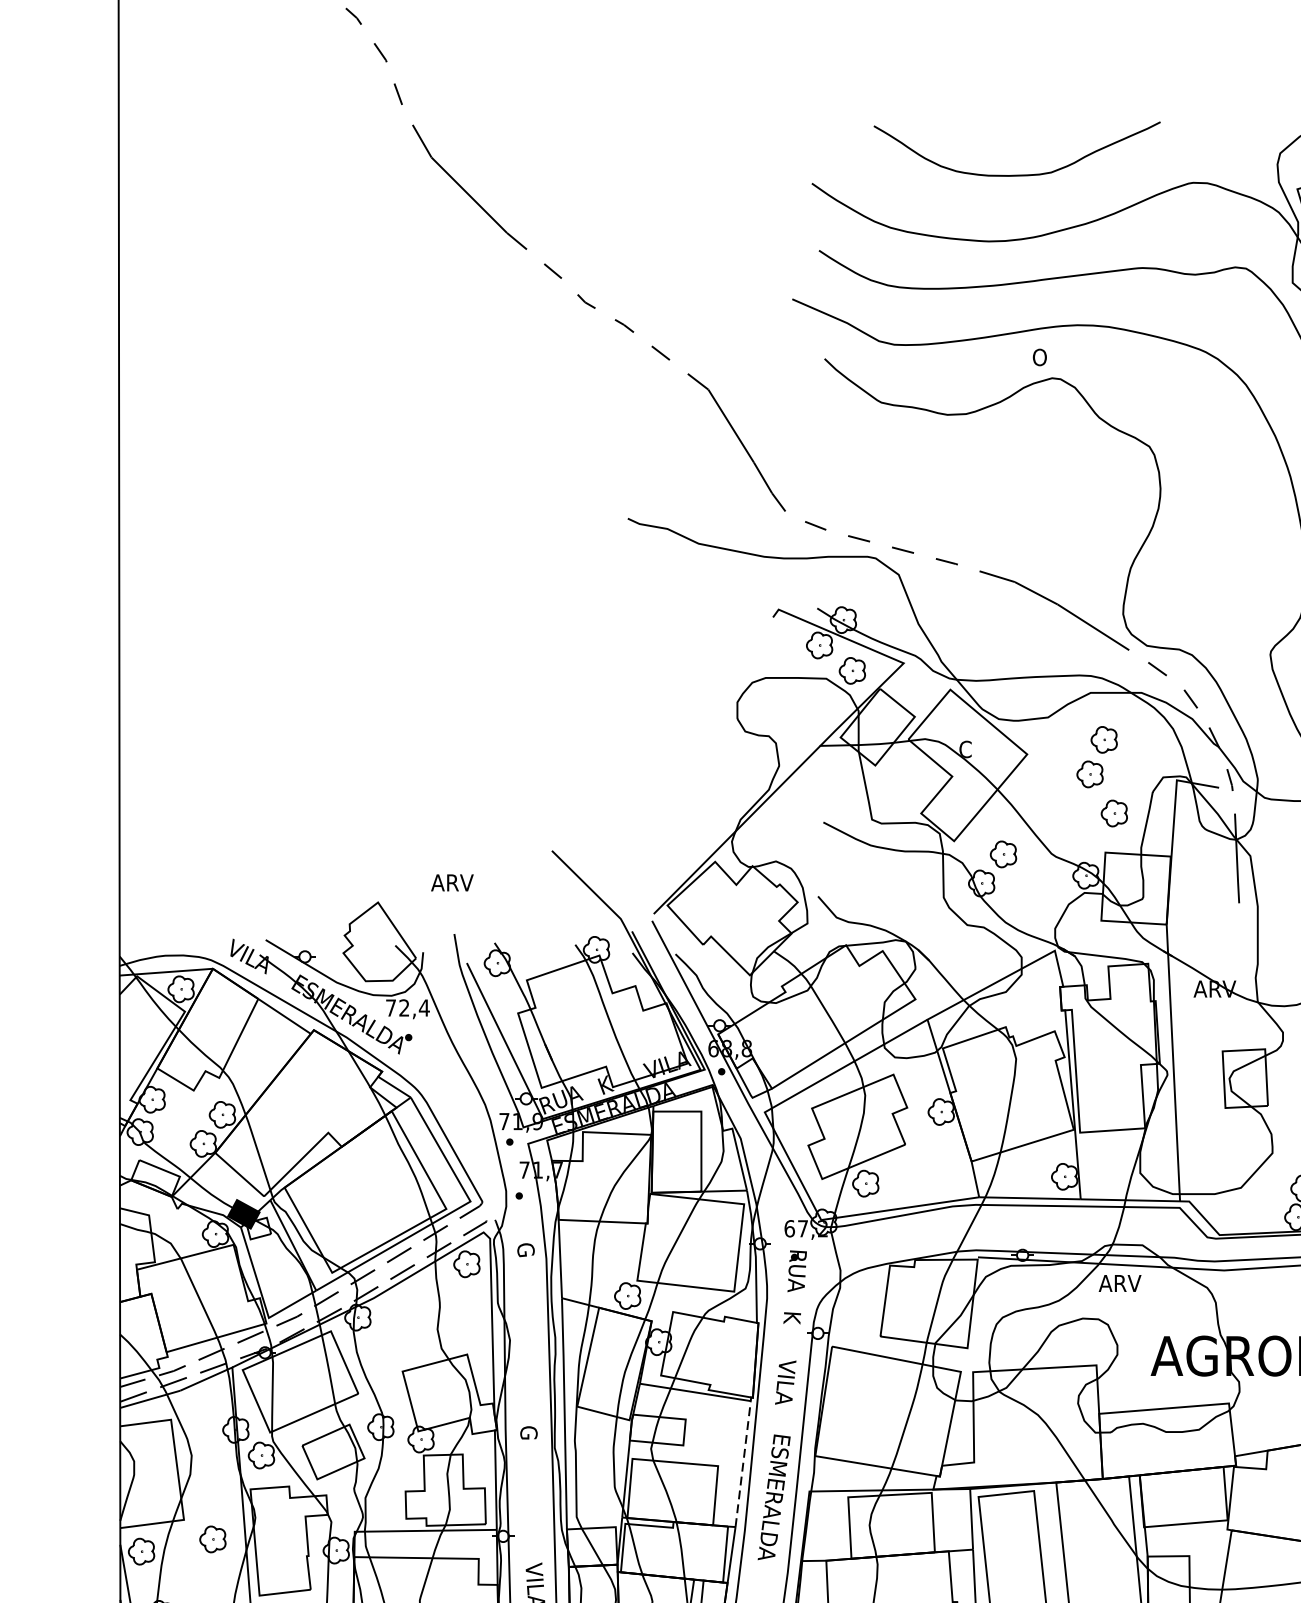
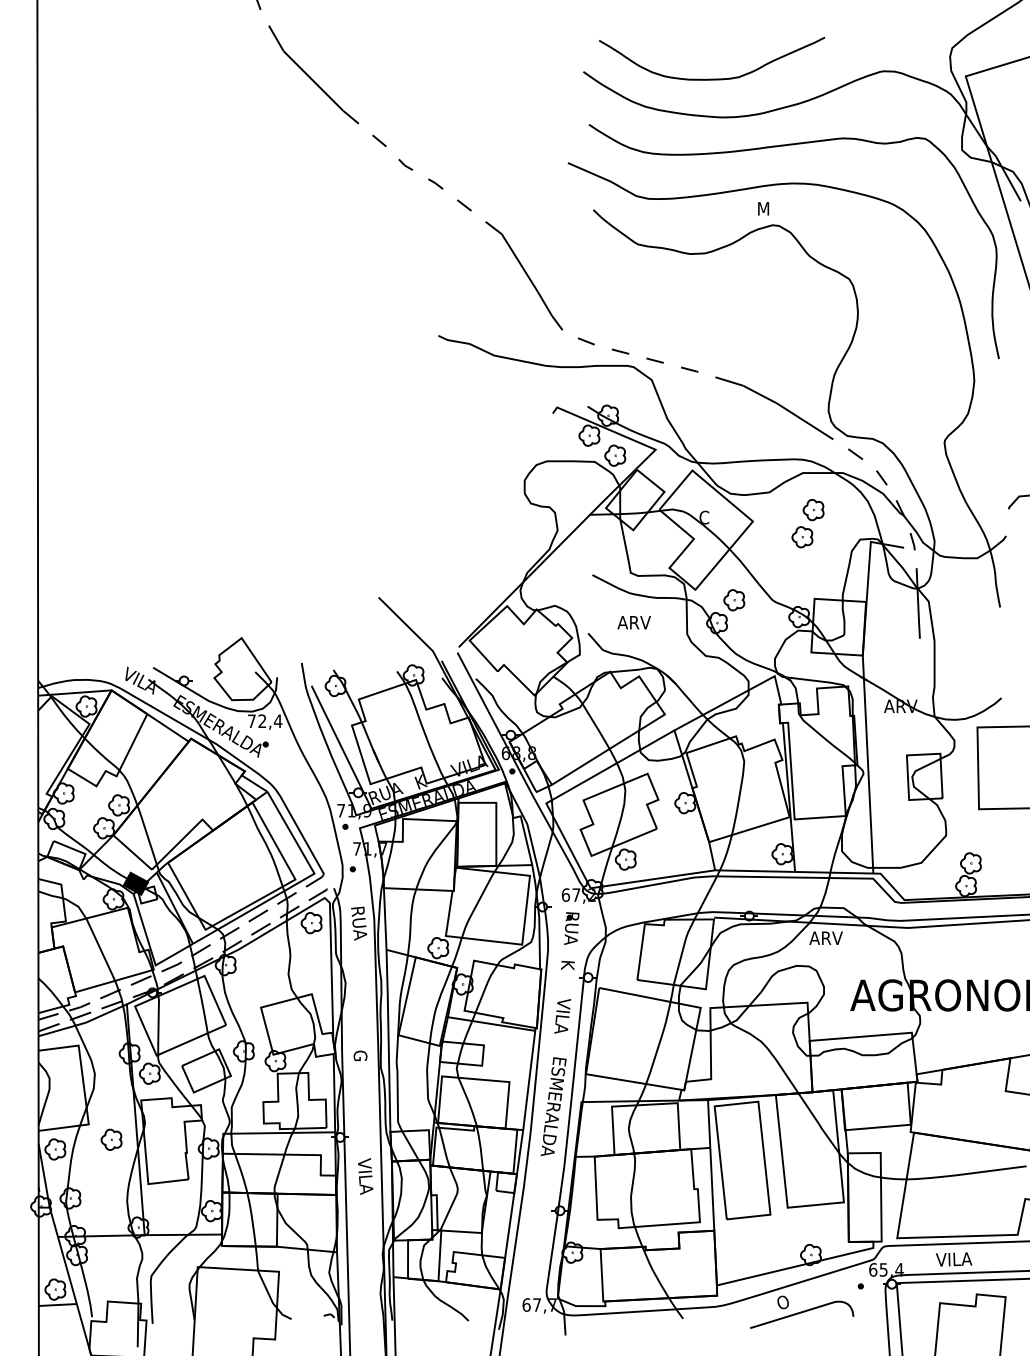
curve: (1017, 174) -> (712, 78), moved
text: (1040, 357) -> (763, 208), O -> M
part: (1114, 814) -> (821, 568), removed
text: (451, 882) -> (633, 622), moved
text: (527, 1264) -> (359, 923), G -> RUA
line: (743, 1464) -> (529, 1080), dashed -> solid

